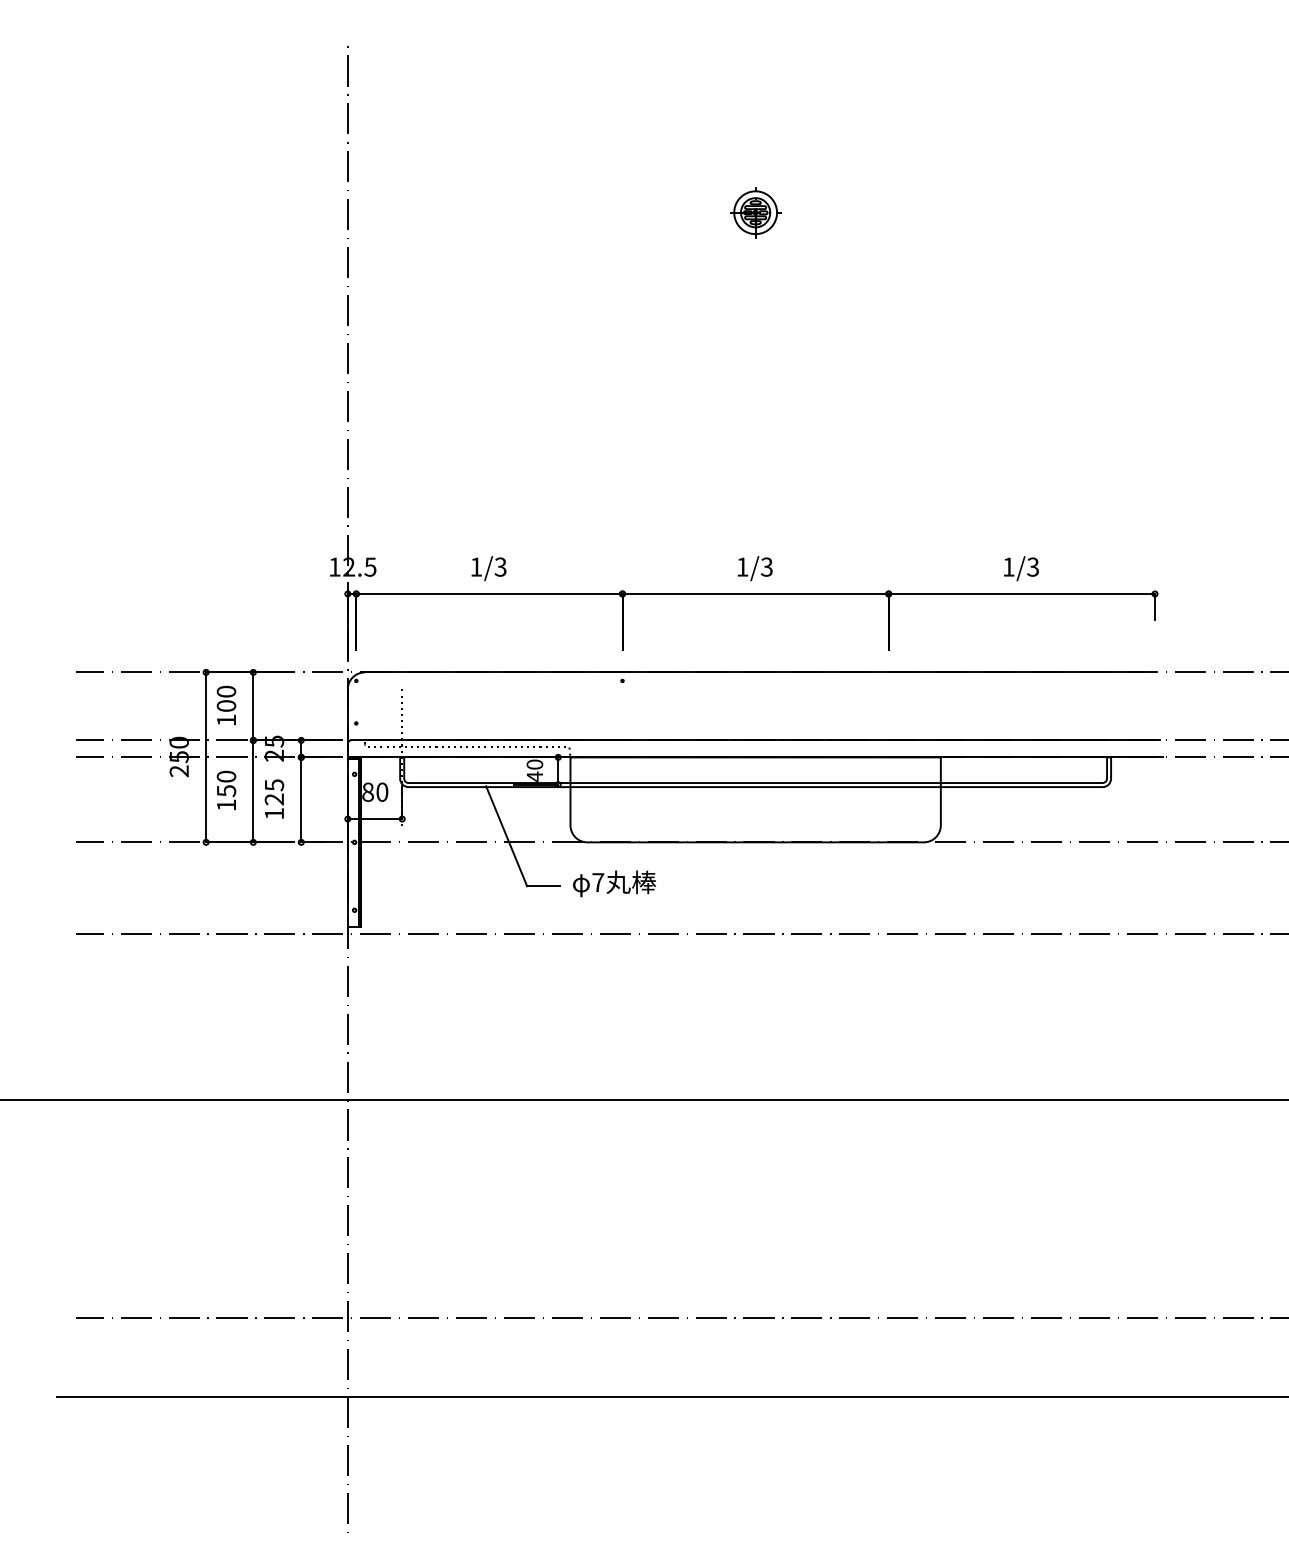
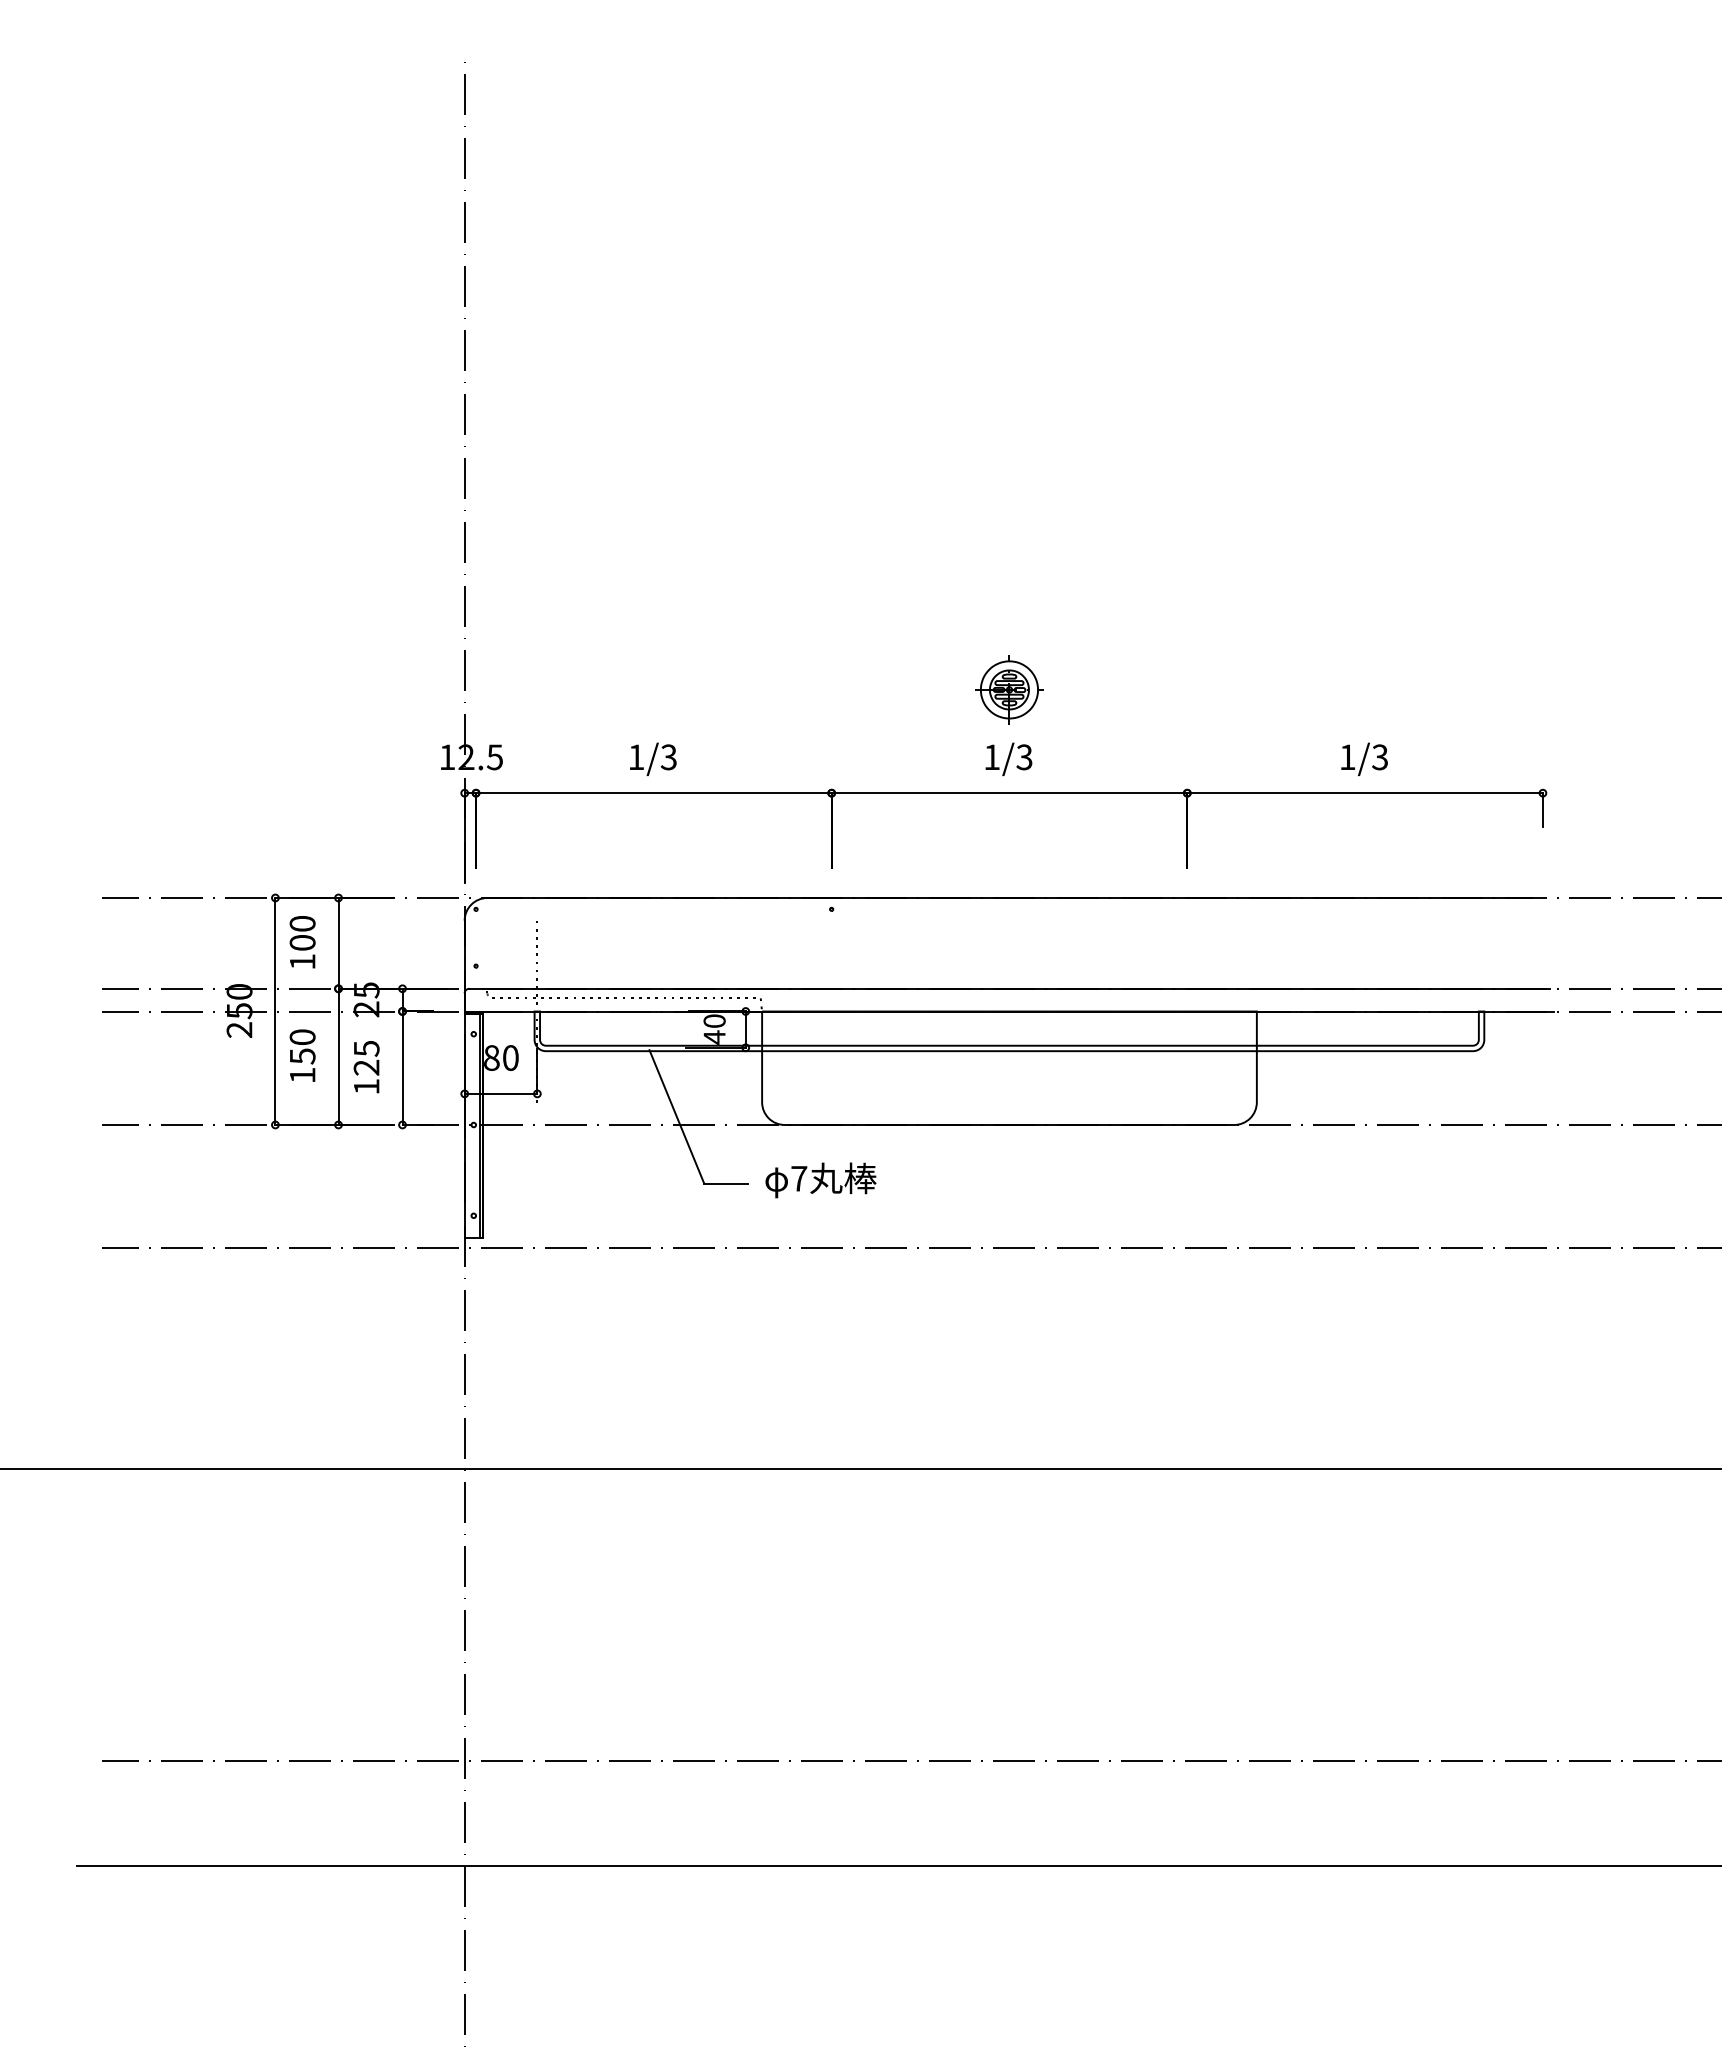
part: (755, 212) -> (1009, 689), moved

